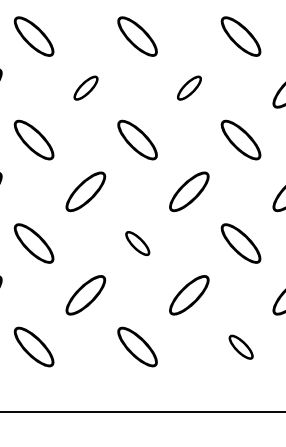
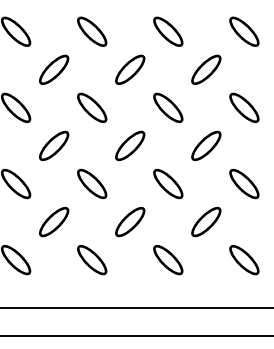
part: (86, 87) -> (54, 69), size x1.67
part: (189, 87) -> (130, 69), size x1.67
part: (138, 242) -> (92, 183), size x1.67
part: (241, 347) -> (168, 260), size x1.67

